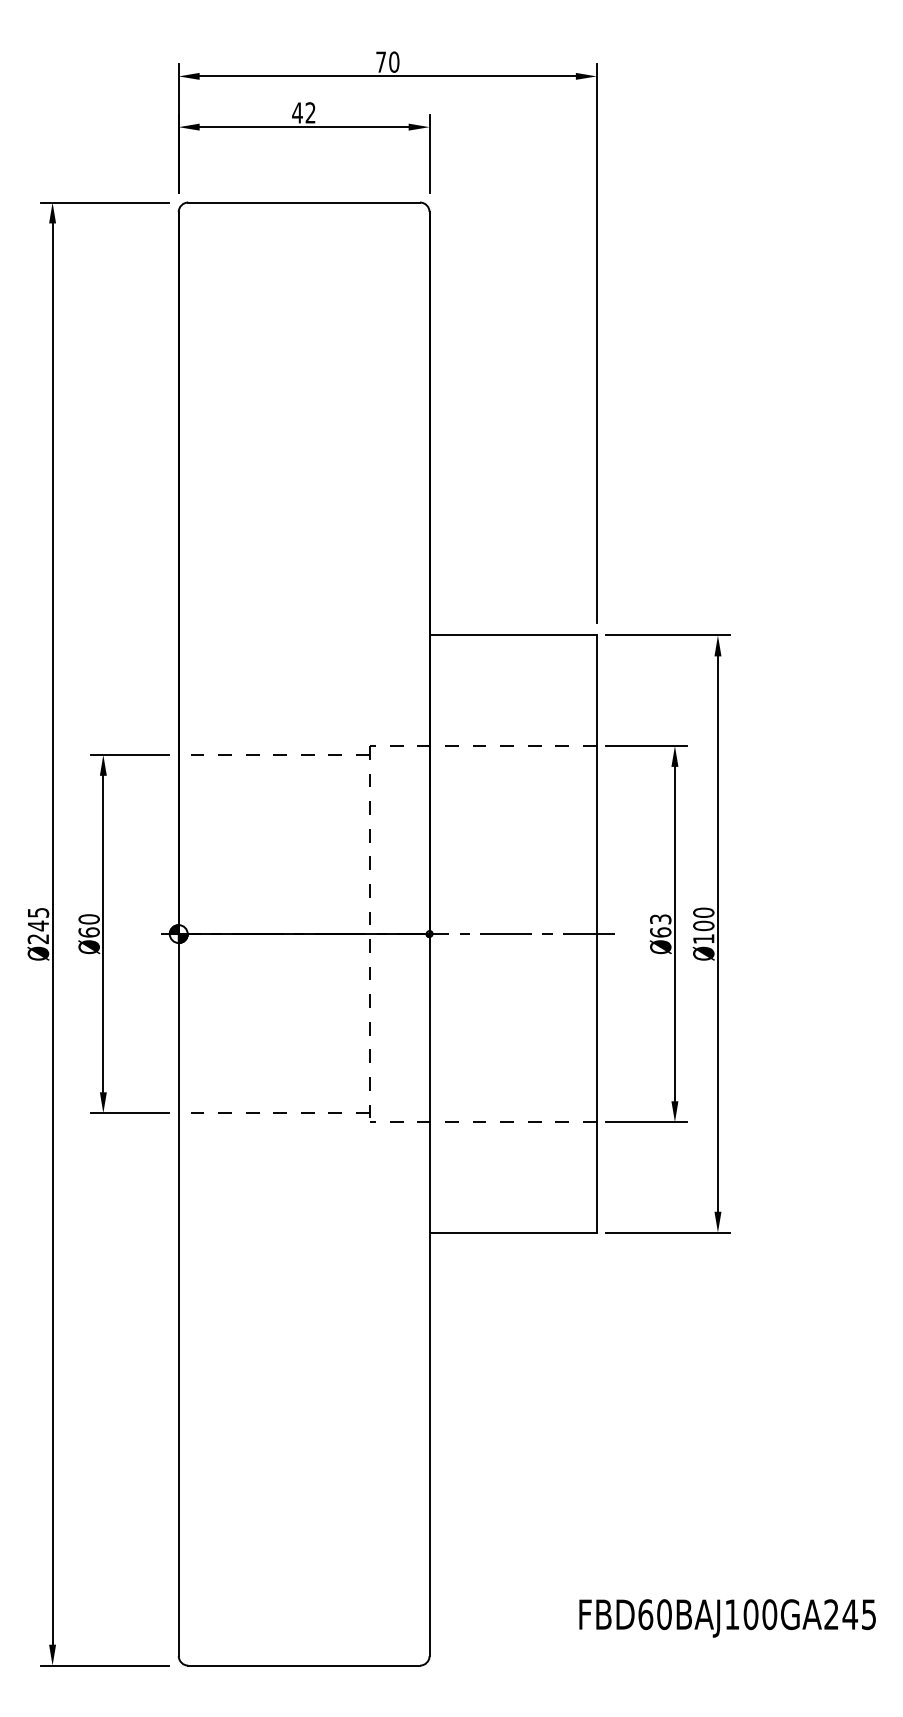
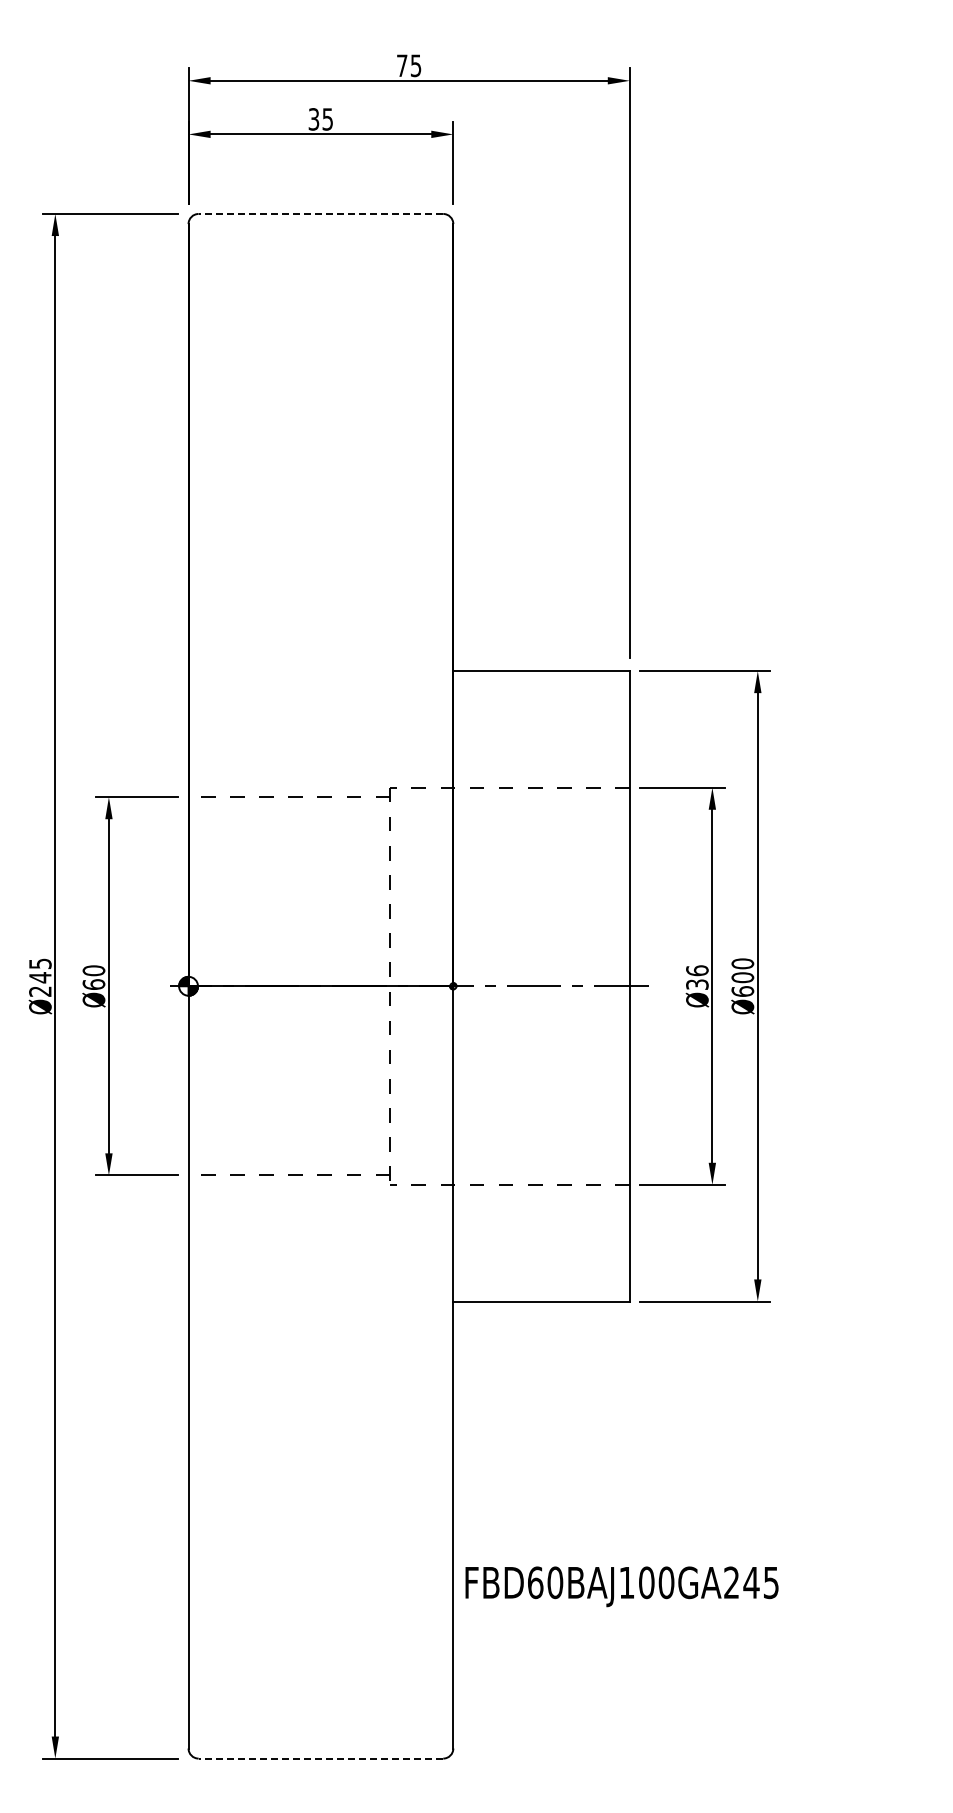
text: (393, 61) -> (415, 65), 70 -> 75
text: (303, 113) -> (320, 119), 42 -> 35
line: (303, 202) -> (320, 213), solid -> dashed
text: (660, 925) -> (697, 977), Ø63 -> Ø36
text: (703, 939) -> (742, 991), Ø100 -> Ø600
text: (727, 1618) -> (621, 1586), moved
line: (303, 1665) -> (320, 1758), solid -> dashed

